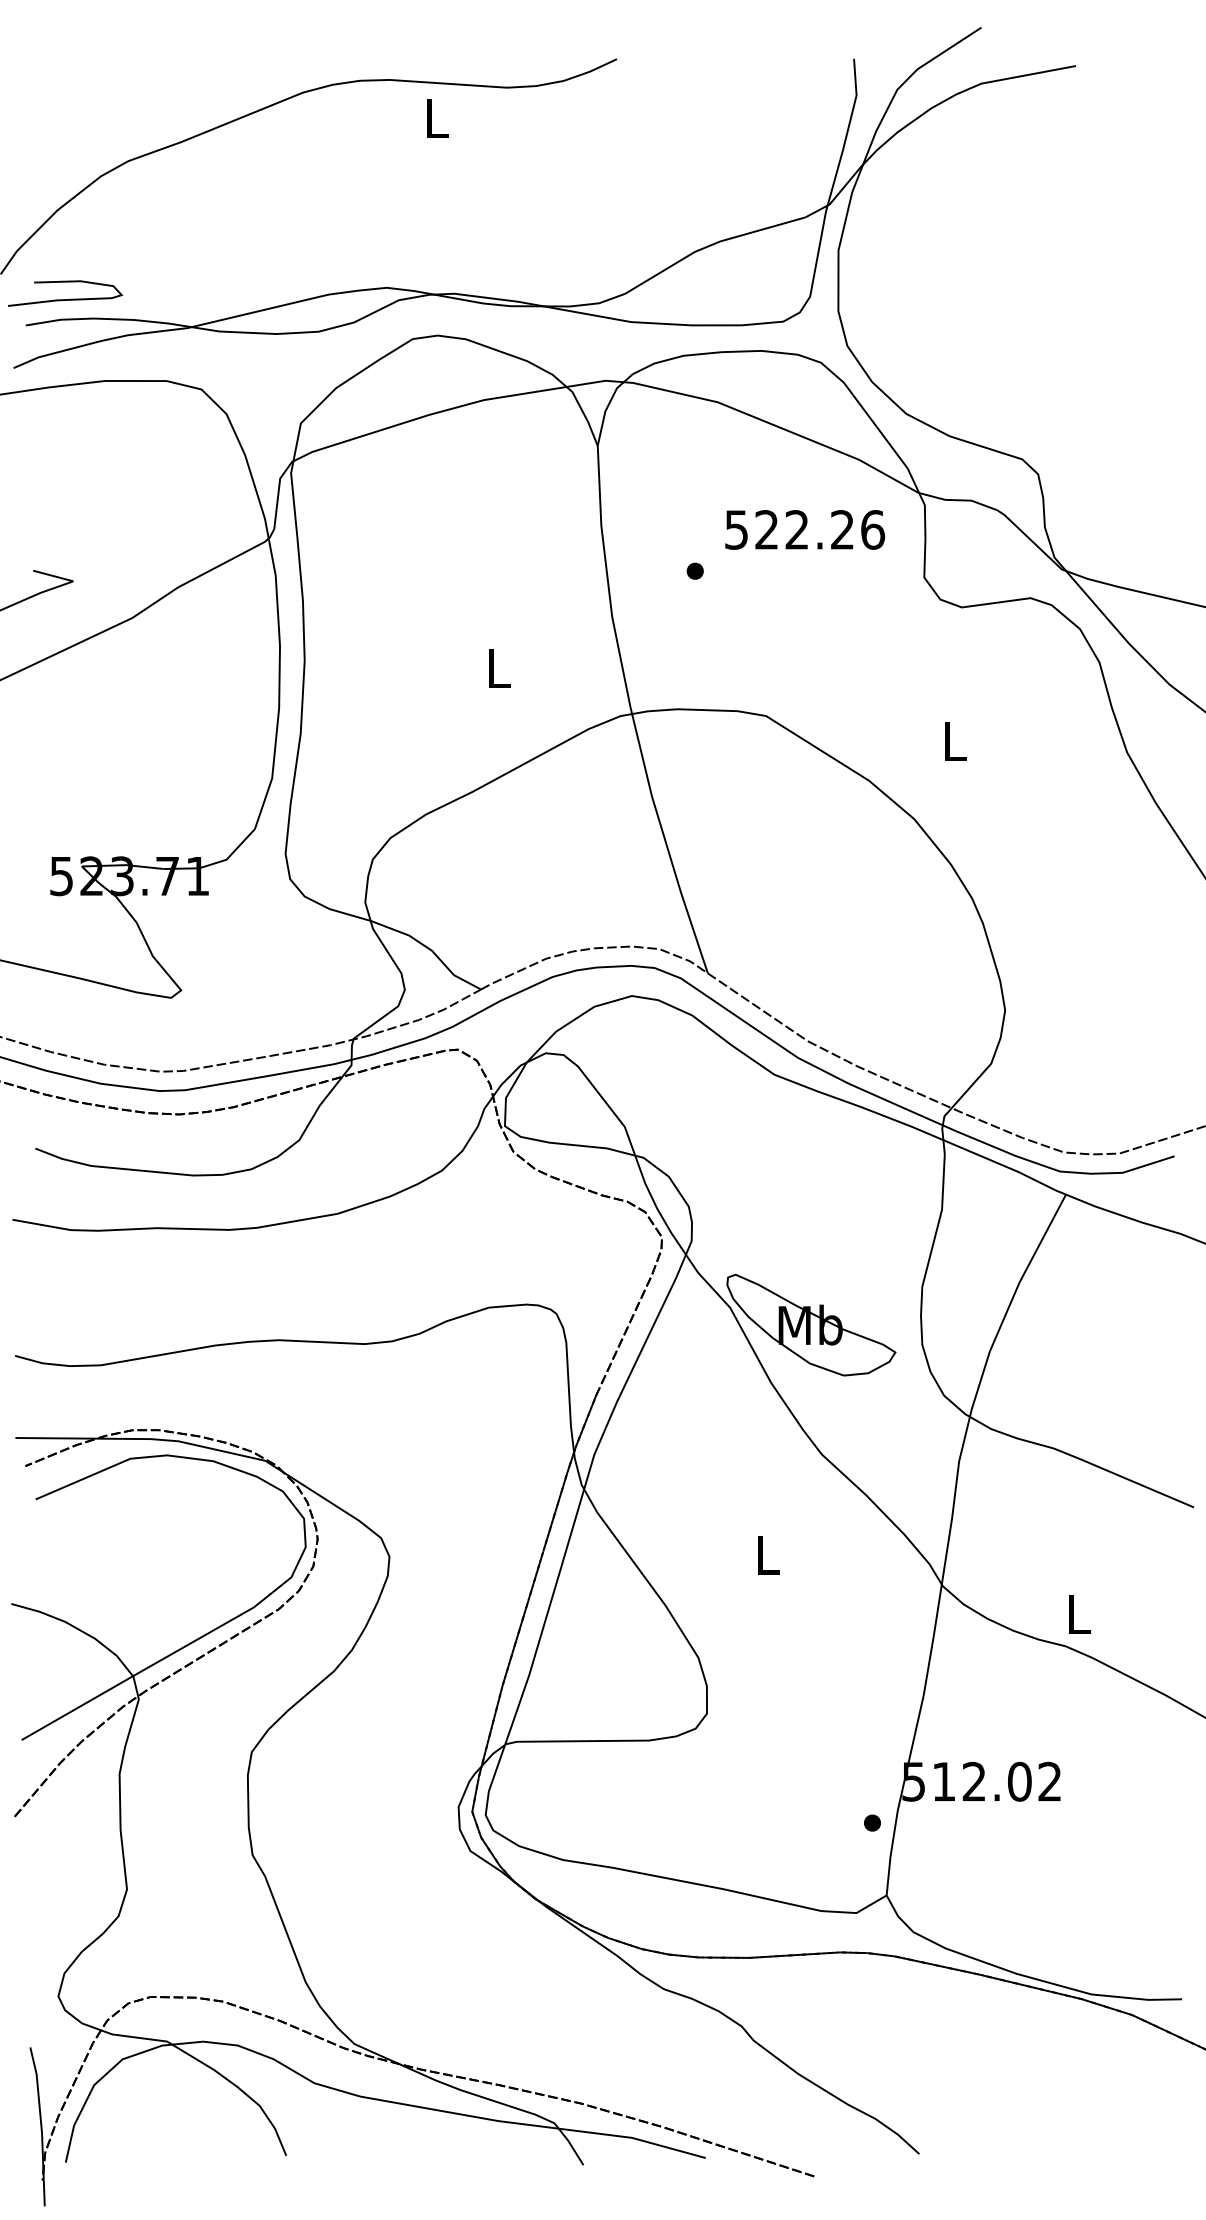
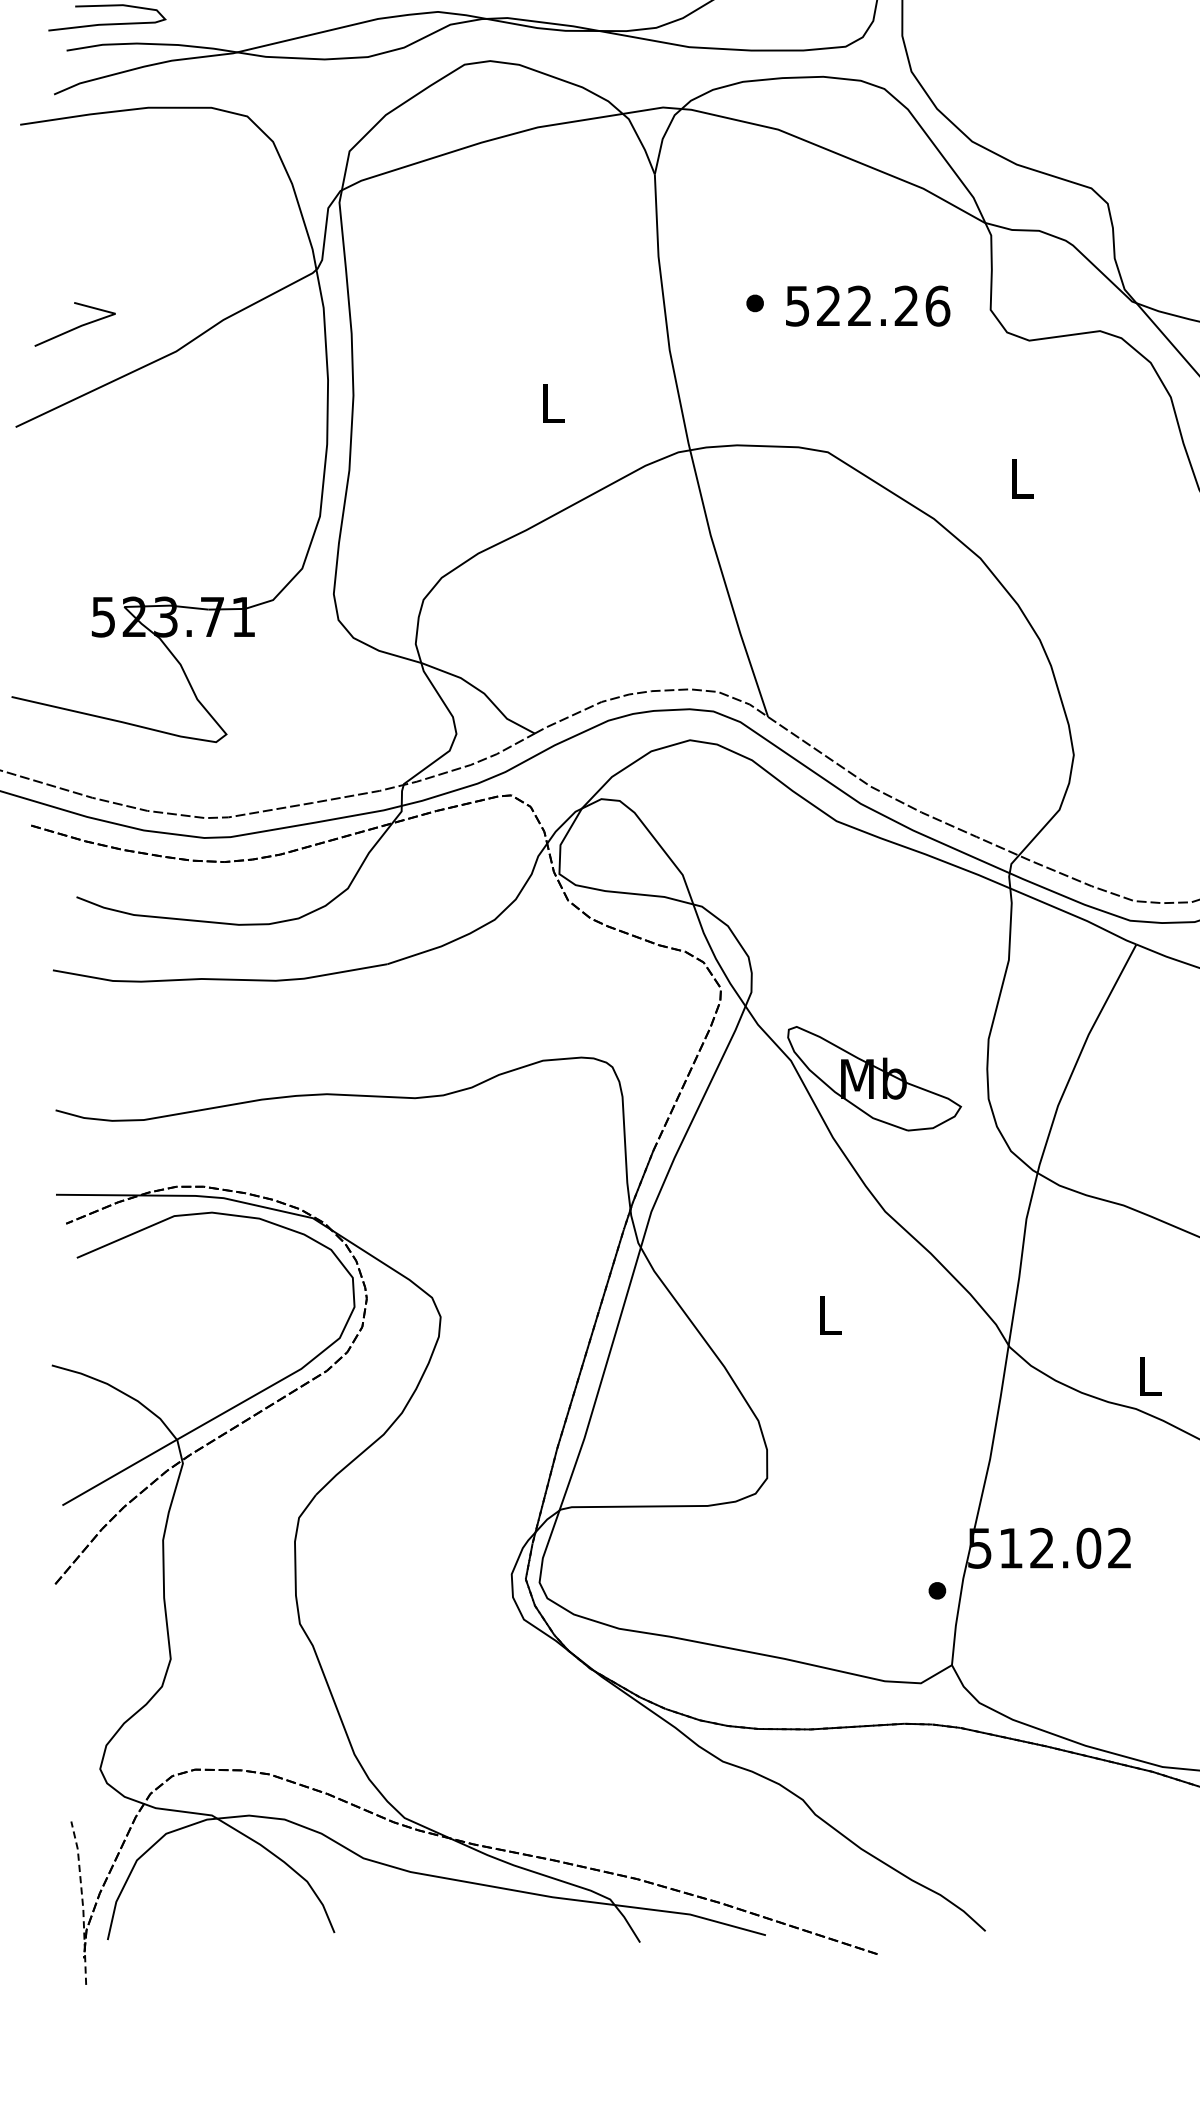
text: (805, 529) -> (868, 305), moved
line: (41, 2125) -> (82, 1901), solid -> dashed

